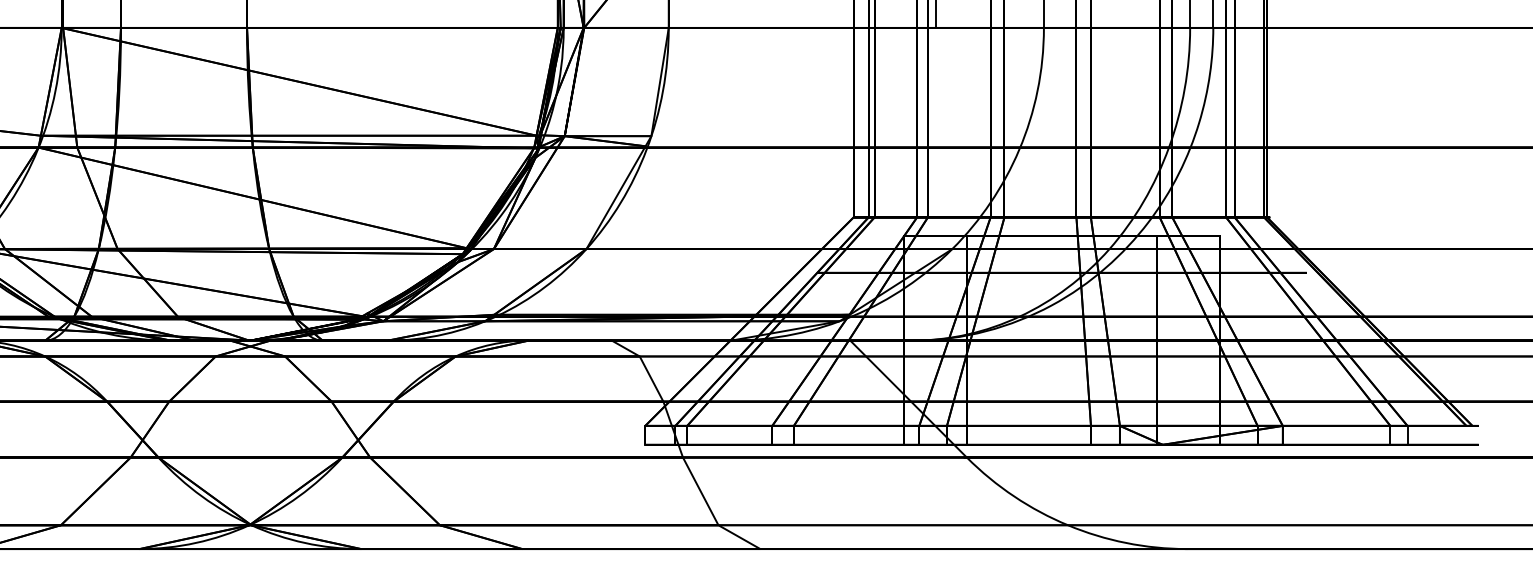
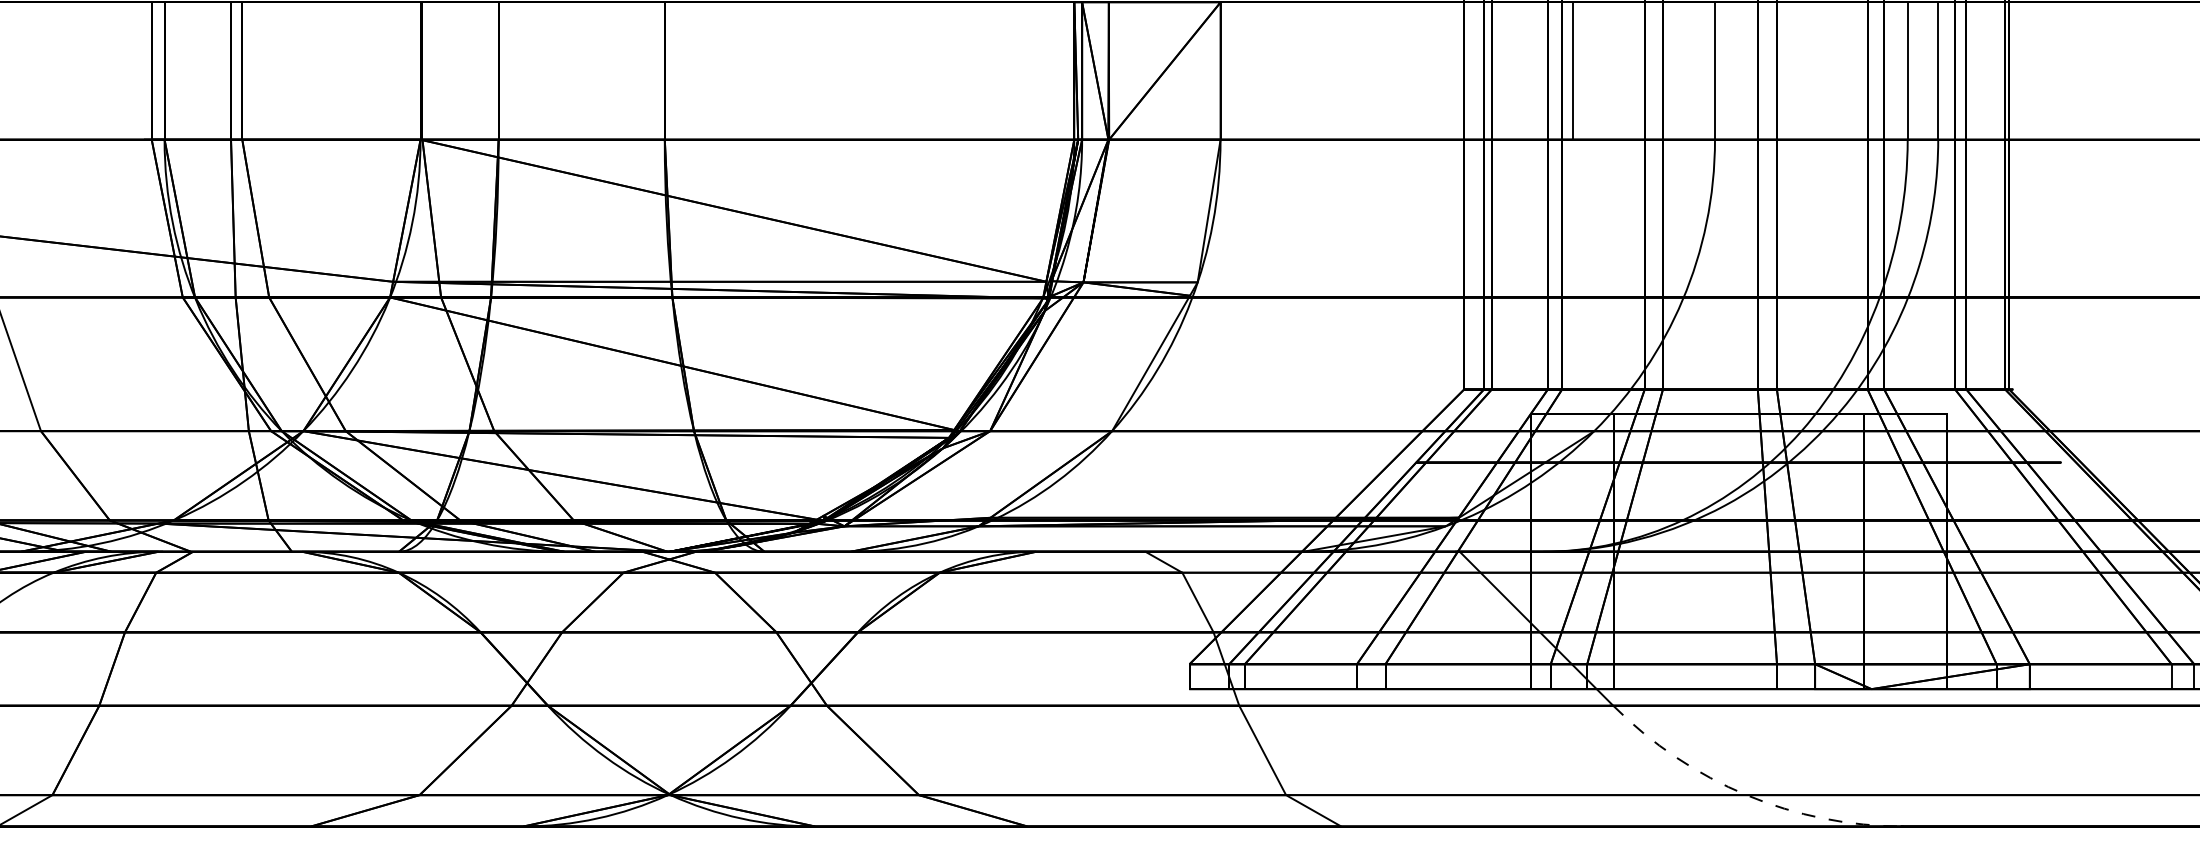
arc: (1067, 525) -> (1746, 795), solid -> dashed

